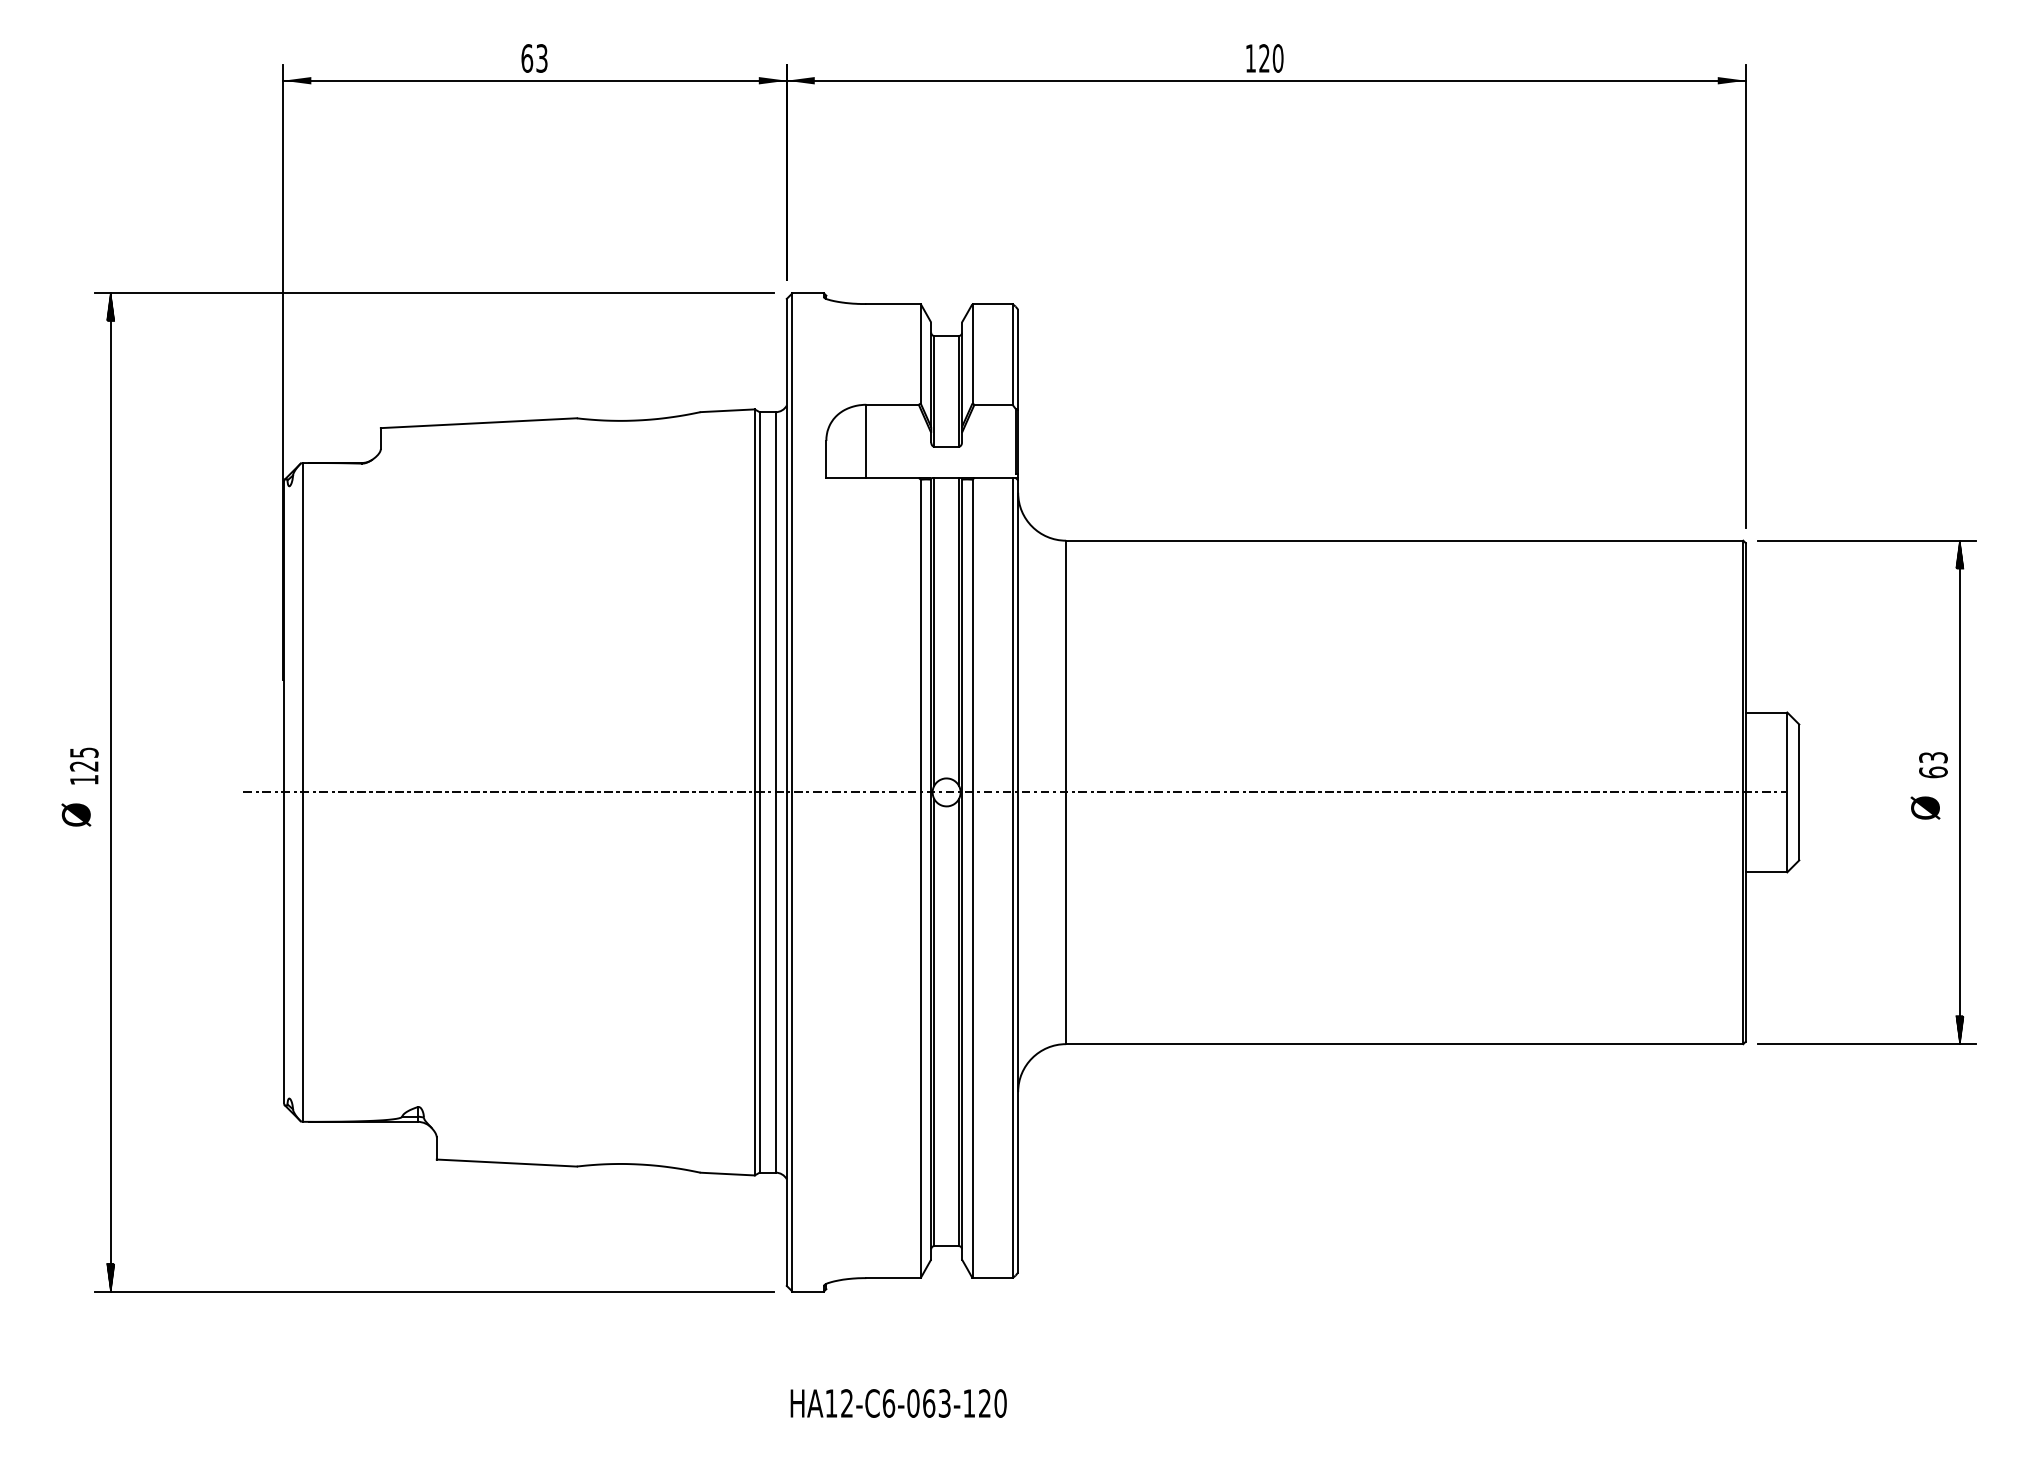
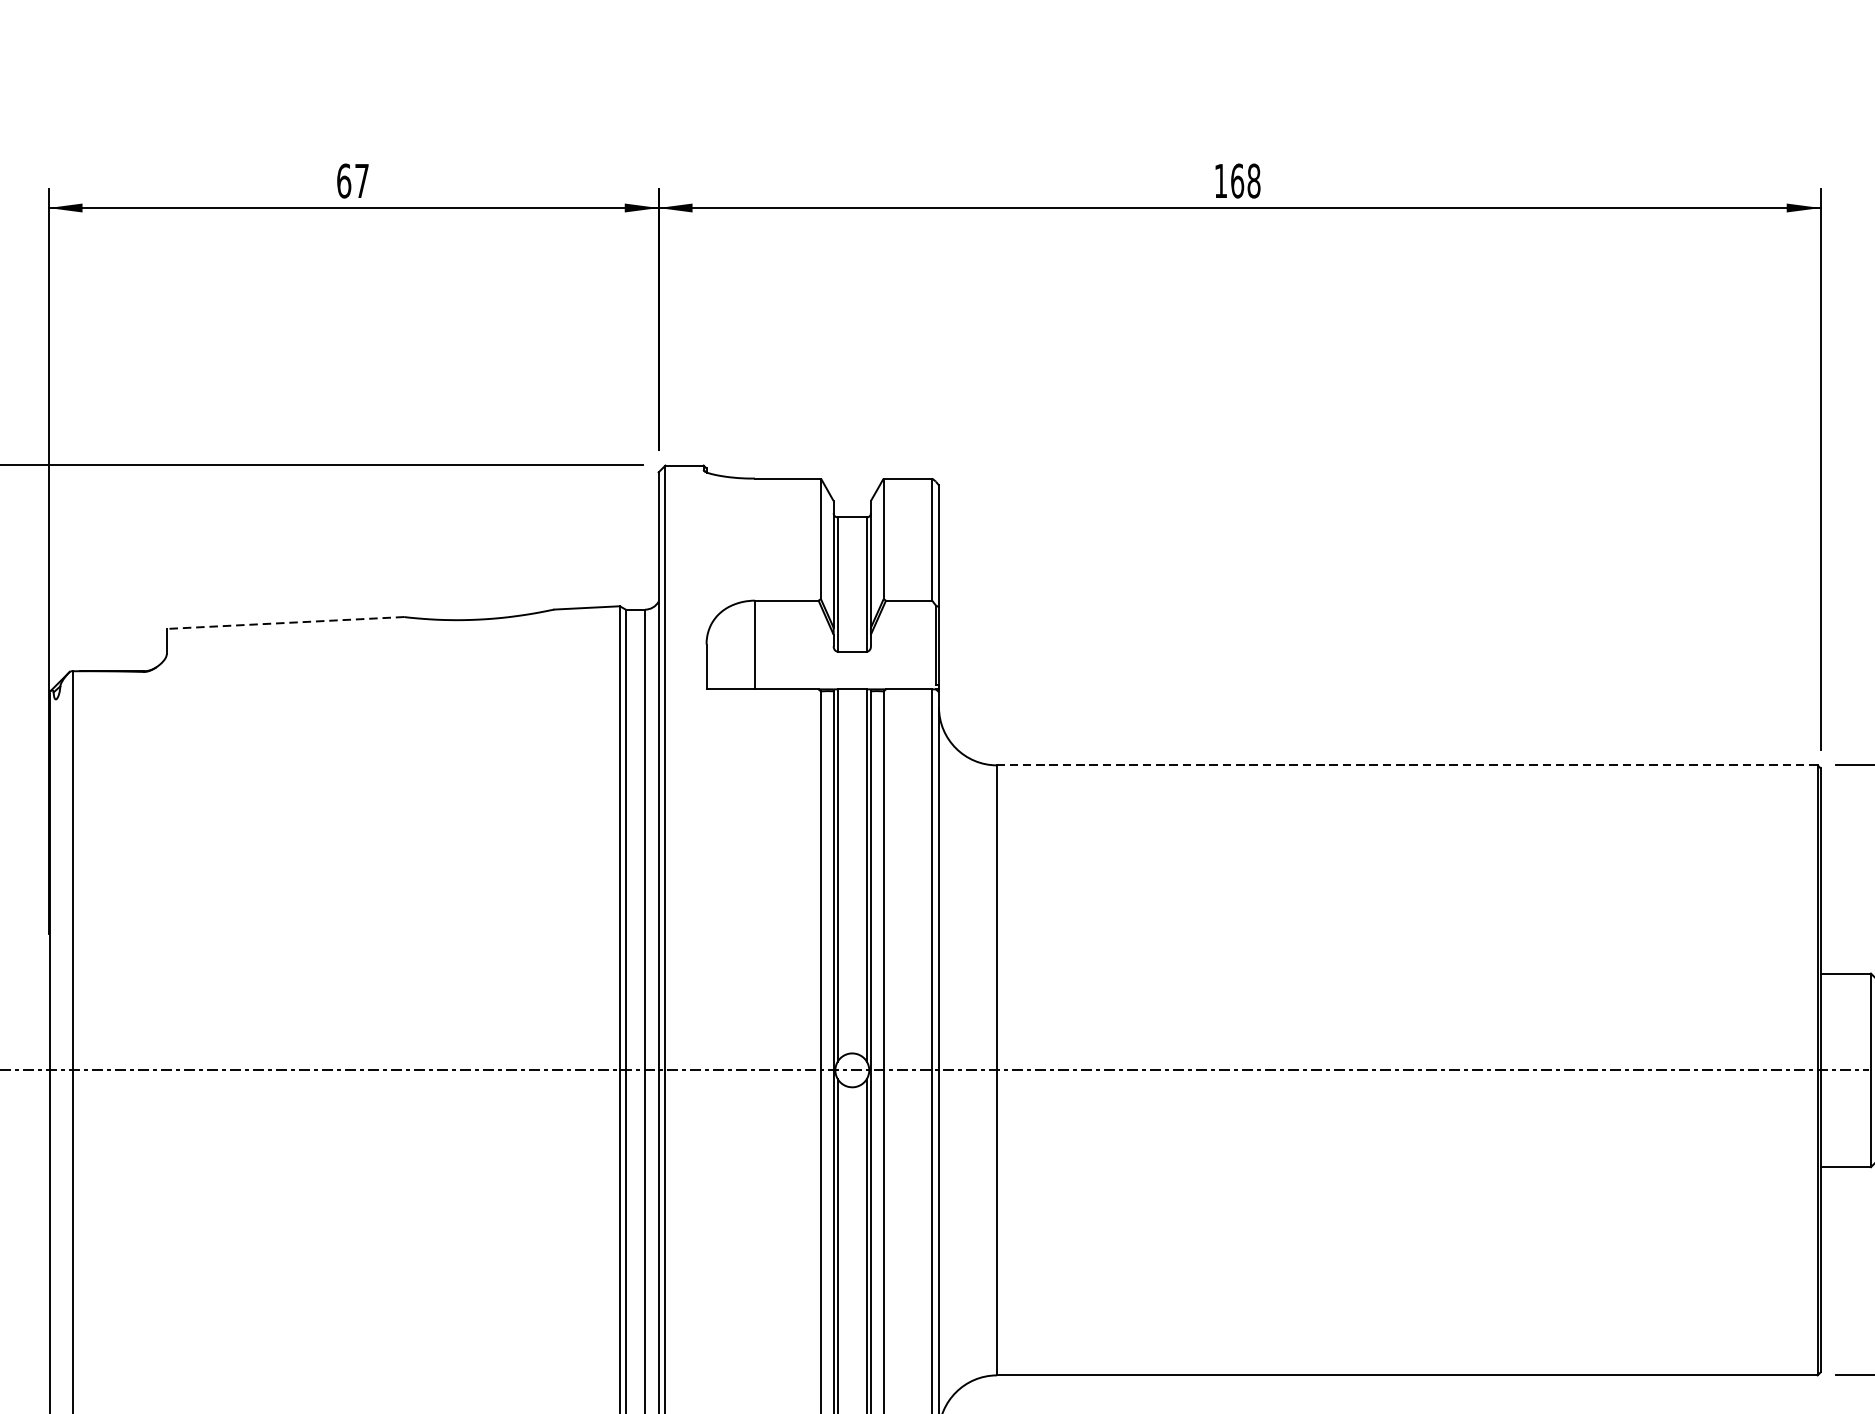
text: (541, 58) -> (361, 181), 63 -> 67
text: (1271, 58) -> (1245, 181), 120 -> 168
line: (478, 423) -> (285, 623), solid -> dashed
line: (1404, 540) -> (1407, 765), solid -> dashed

